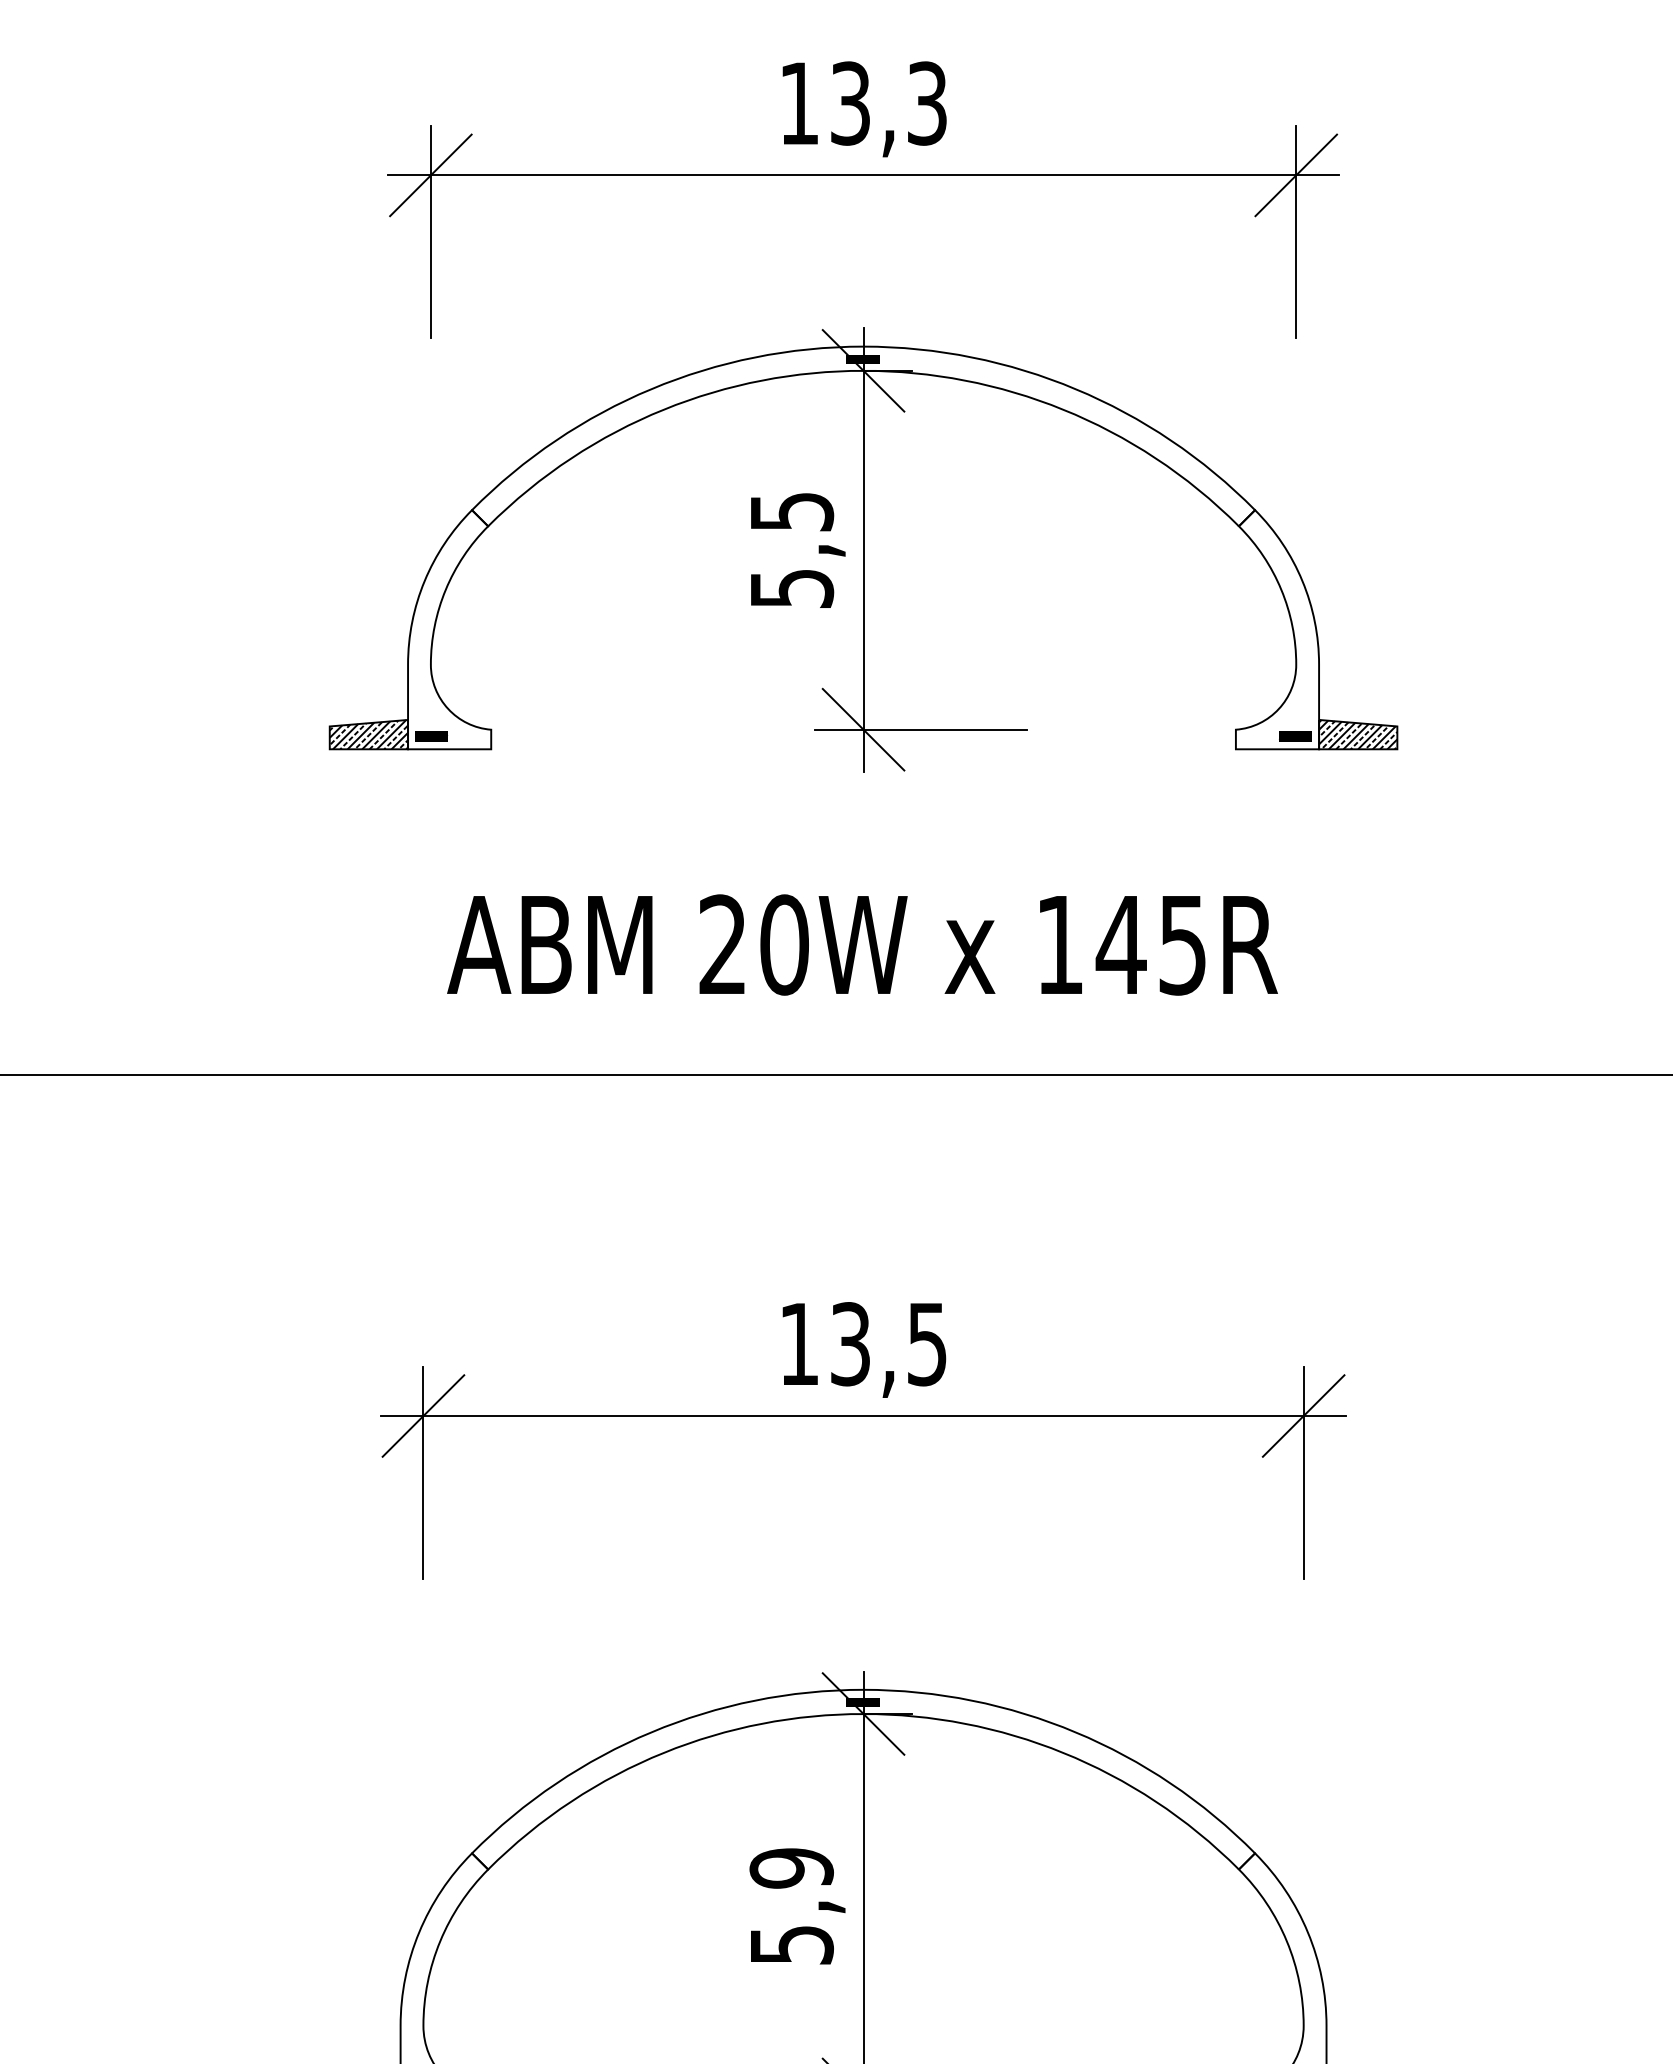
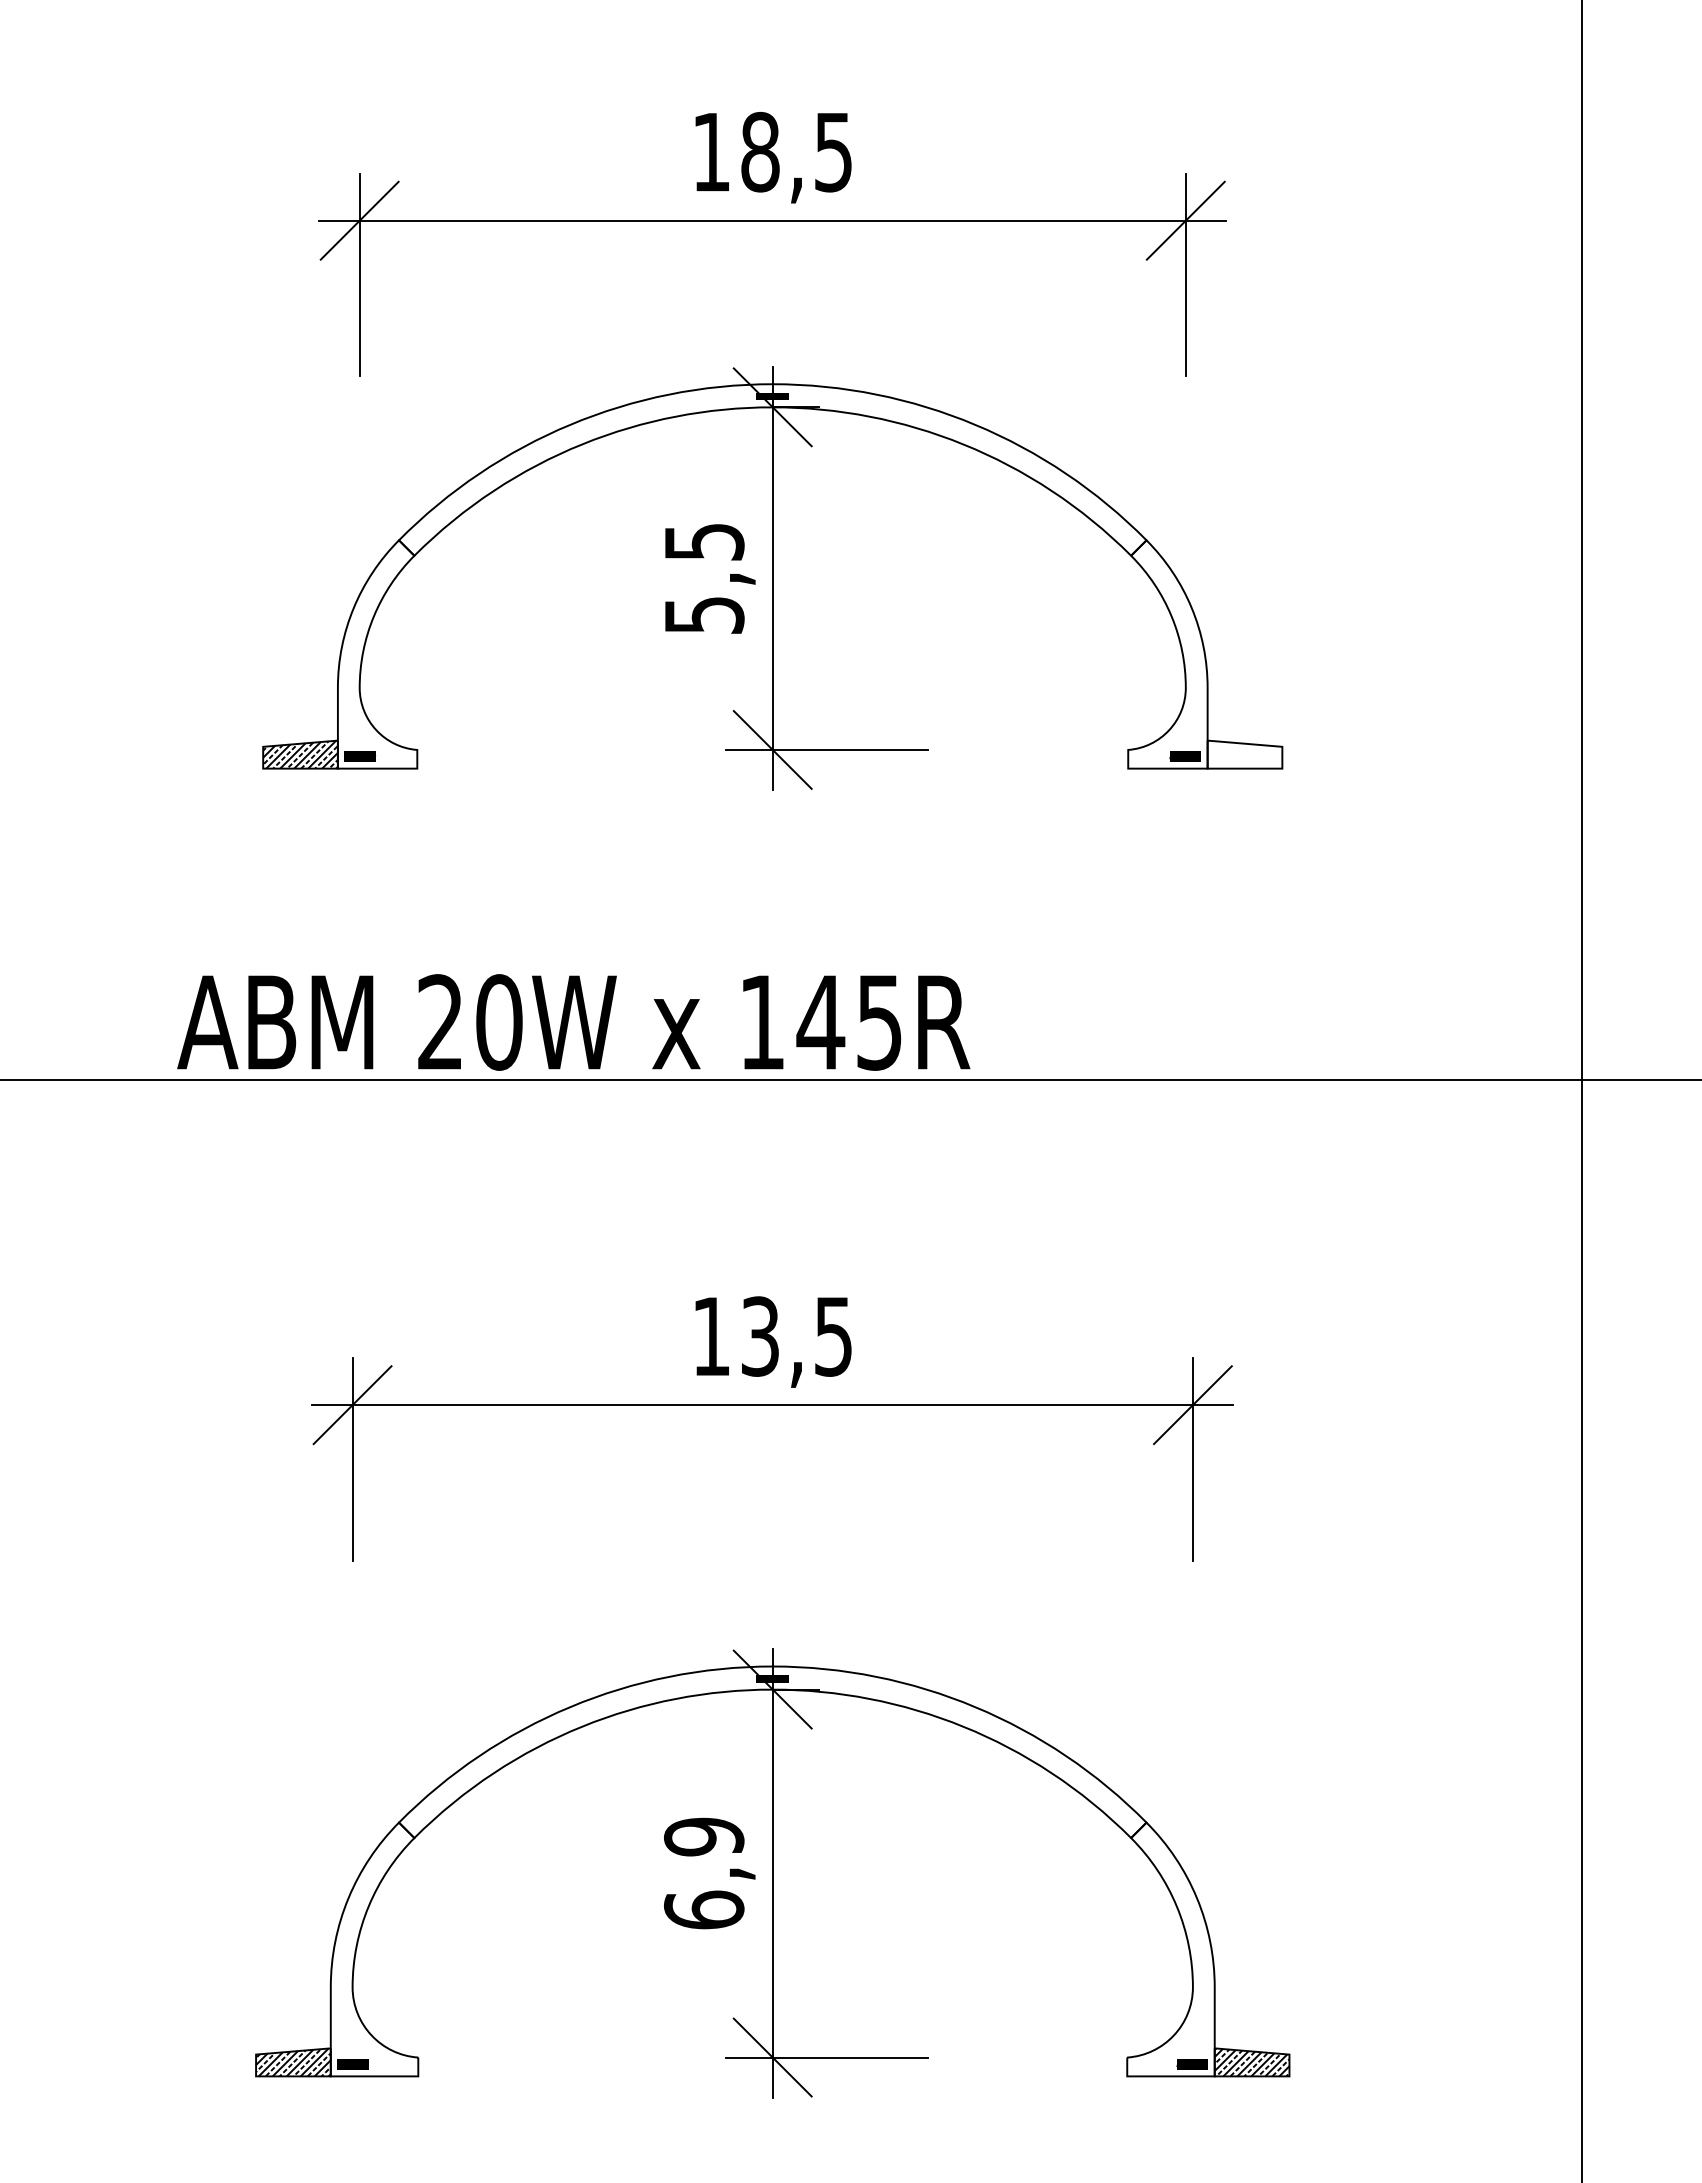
text: (888, 102) -> (796, 151), 13,3 -> 18,5
hatch: (1357, 734) -> (1244, 754), removed
text: (862, 945) -> (573, 1022), moved
text: (792, 1944) -> (704, 1909), 5,9 -> 6,9

